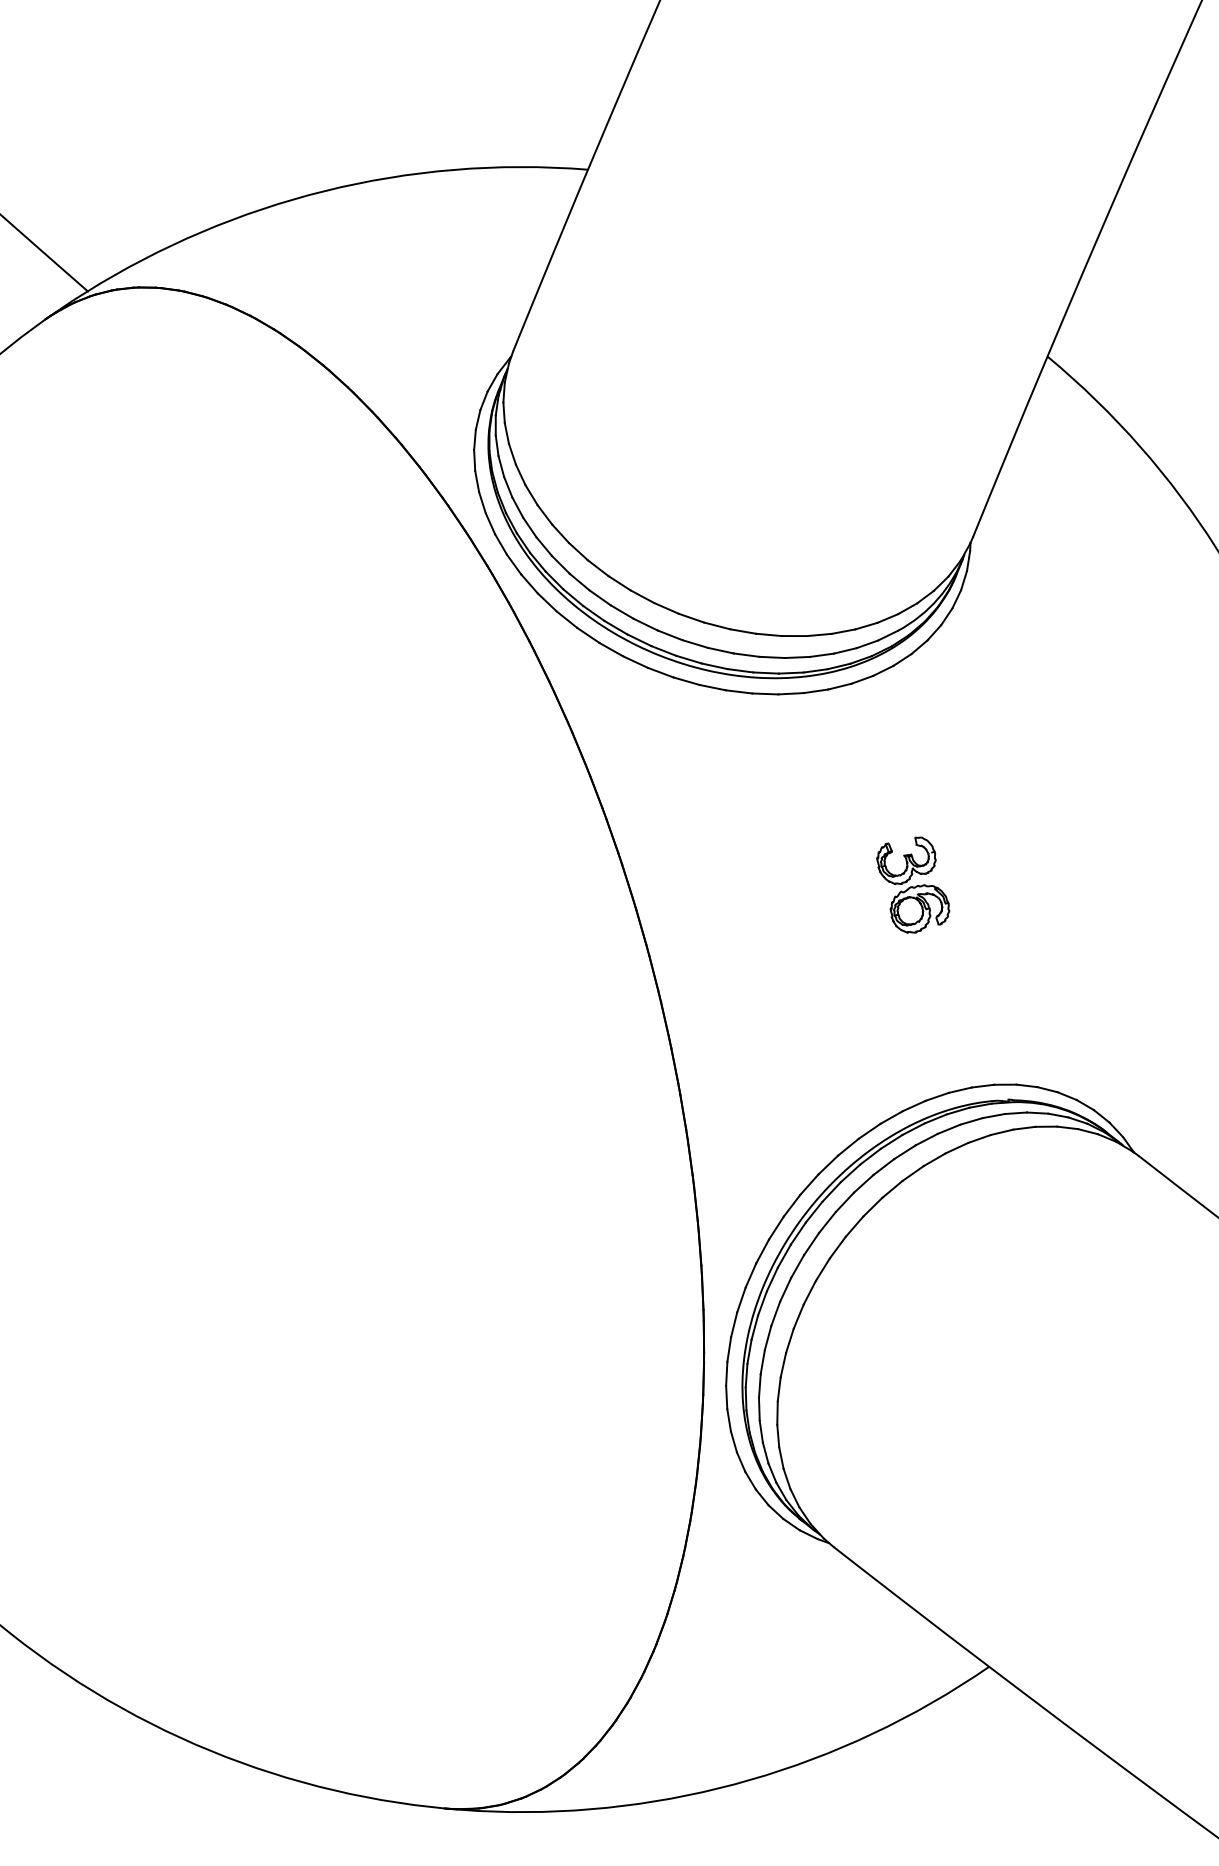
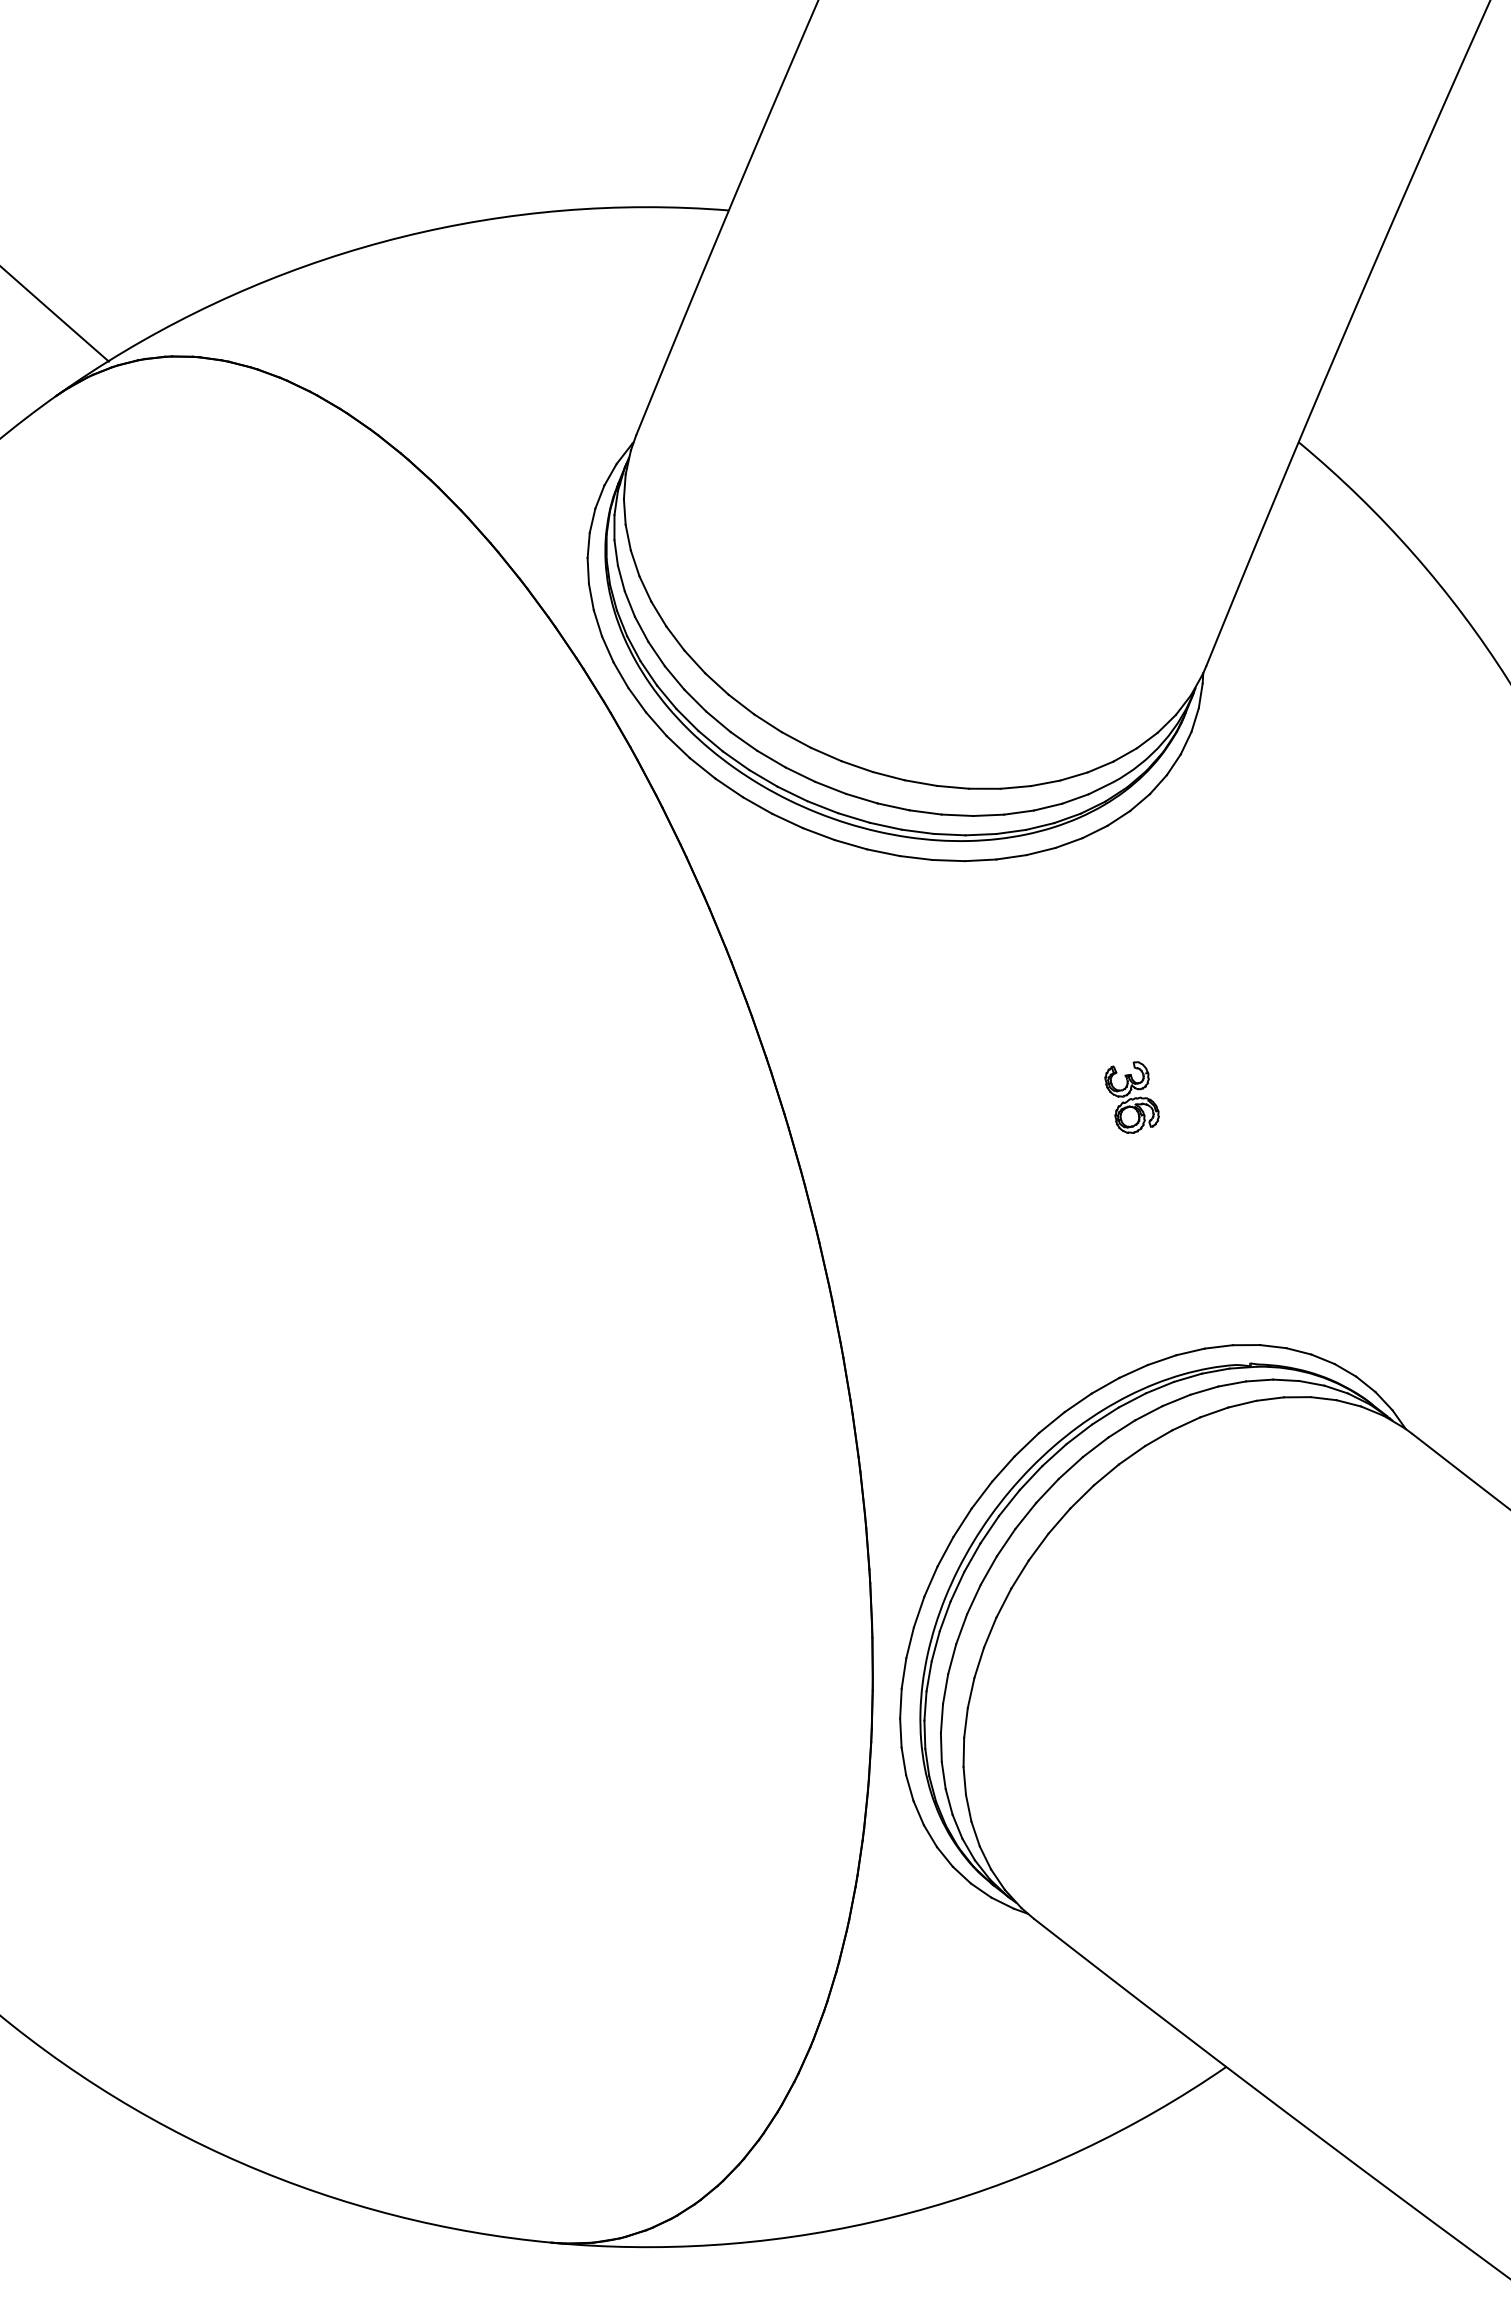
part: (912, 885) -> (1131, 1097), size x0.6

